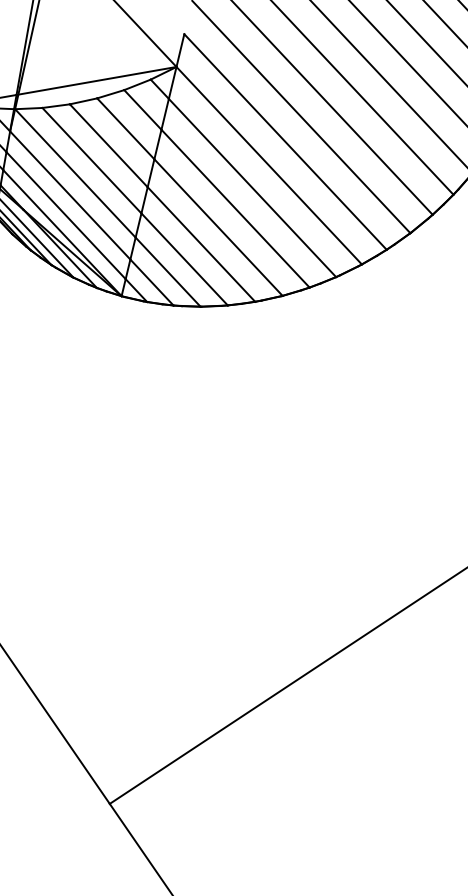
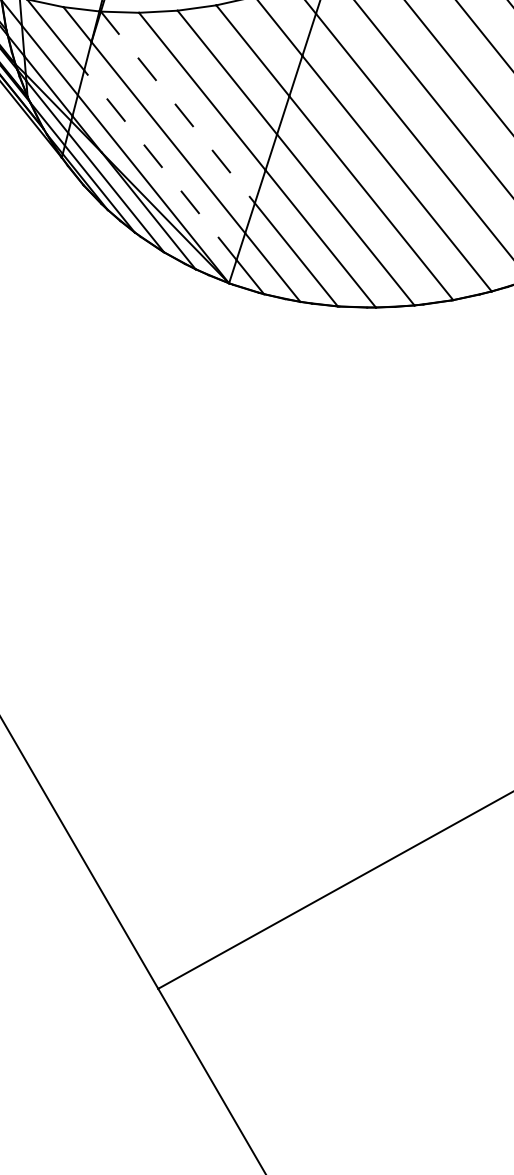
line: (75, 173) -> (178, 107), solid -> dashed
line: (65, 215) -> (159, 164), solid -> dashed

